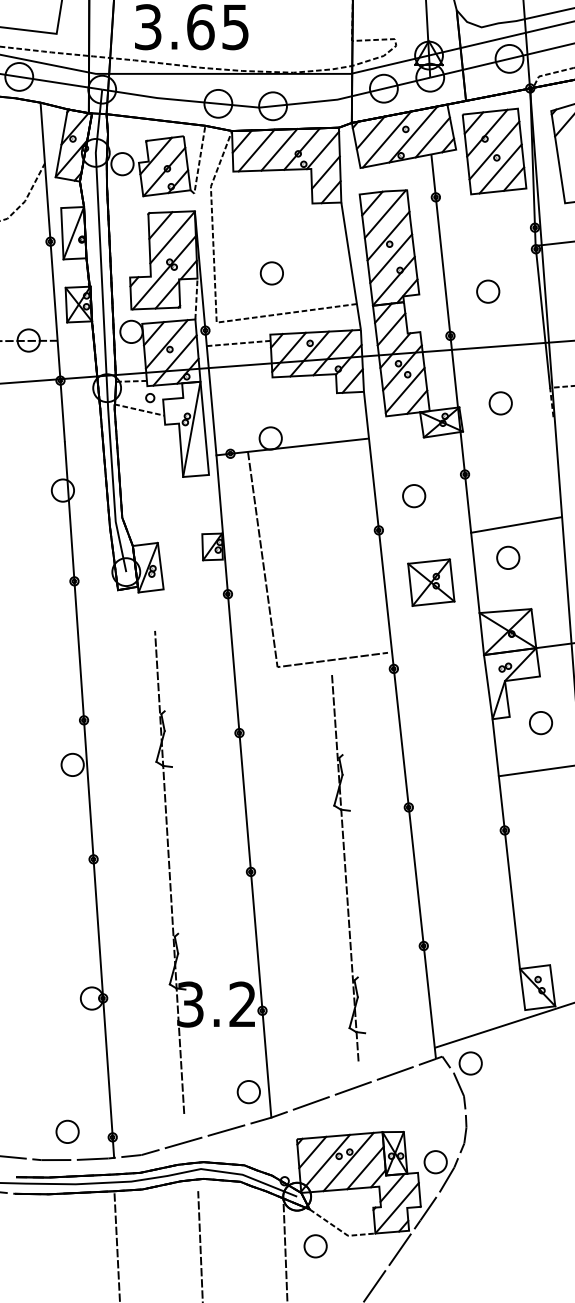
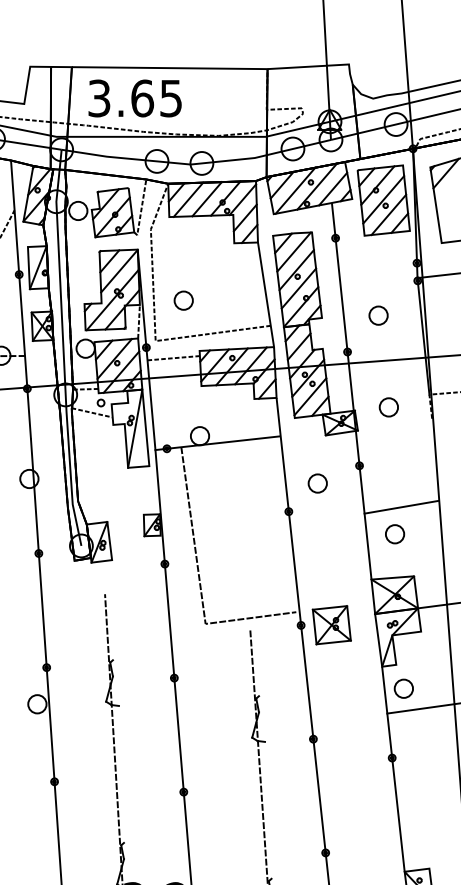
part: (271, 273) -> (183, 300), moved
part: (431, 582) -> (332, 625), moved
part: (540, 723) -> (403, 689), moved

